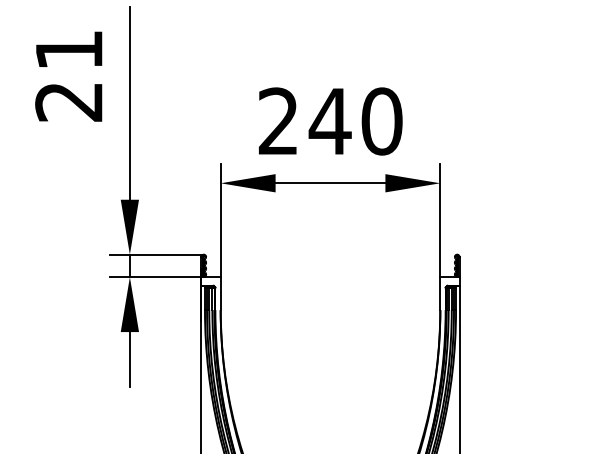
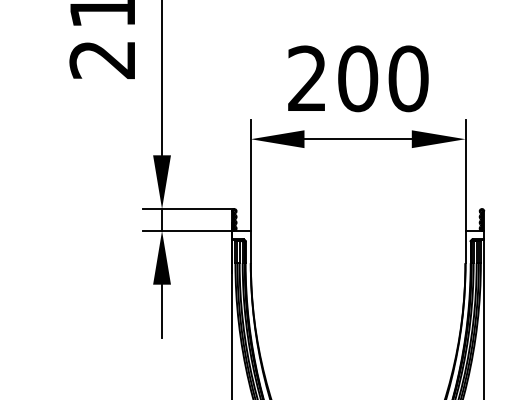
text: (329, 121) -> (357, 78), 240 -> 200

